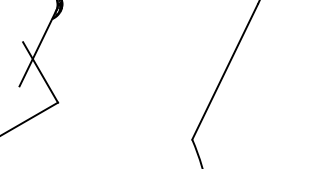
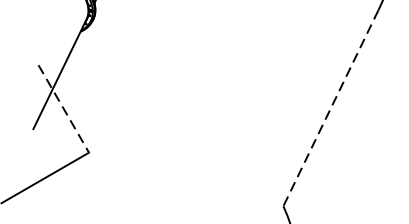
line: (40, 72) -> (63, 109), solid -> dashed
line: (224, 72) -> (330, 109), solid -> dashed

